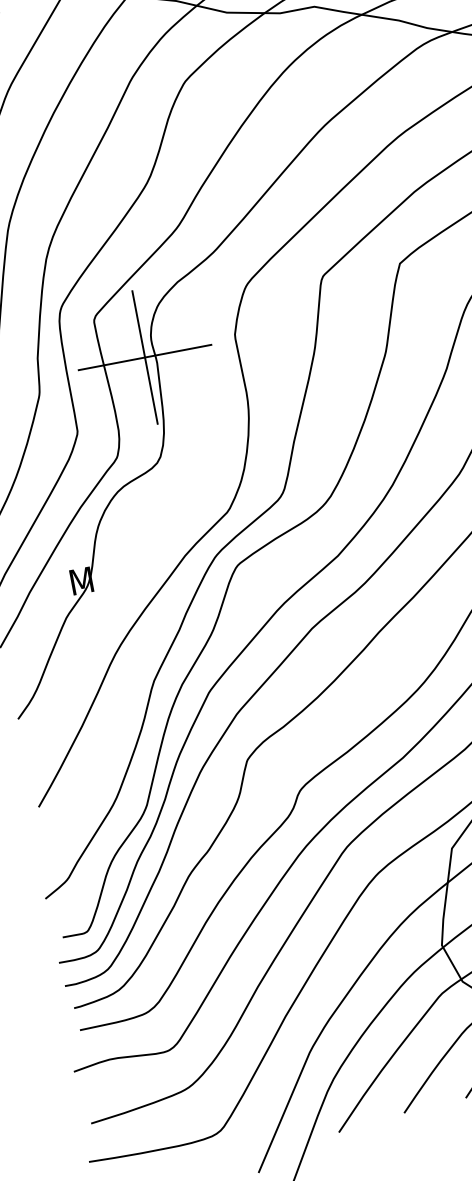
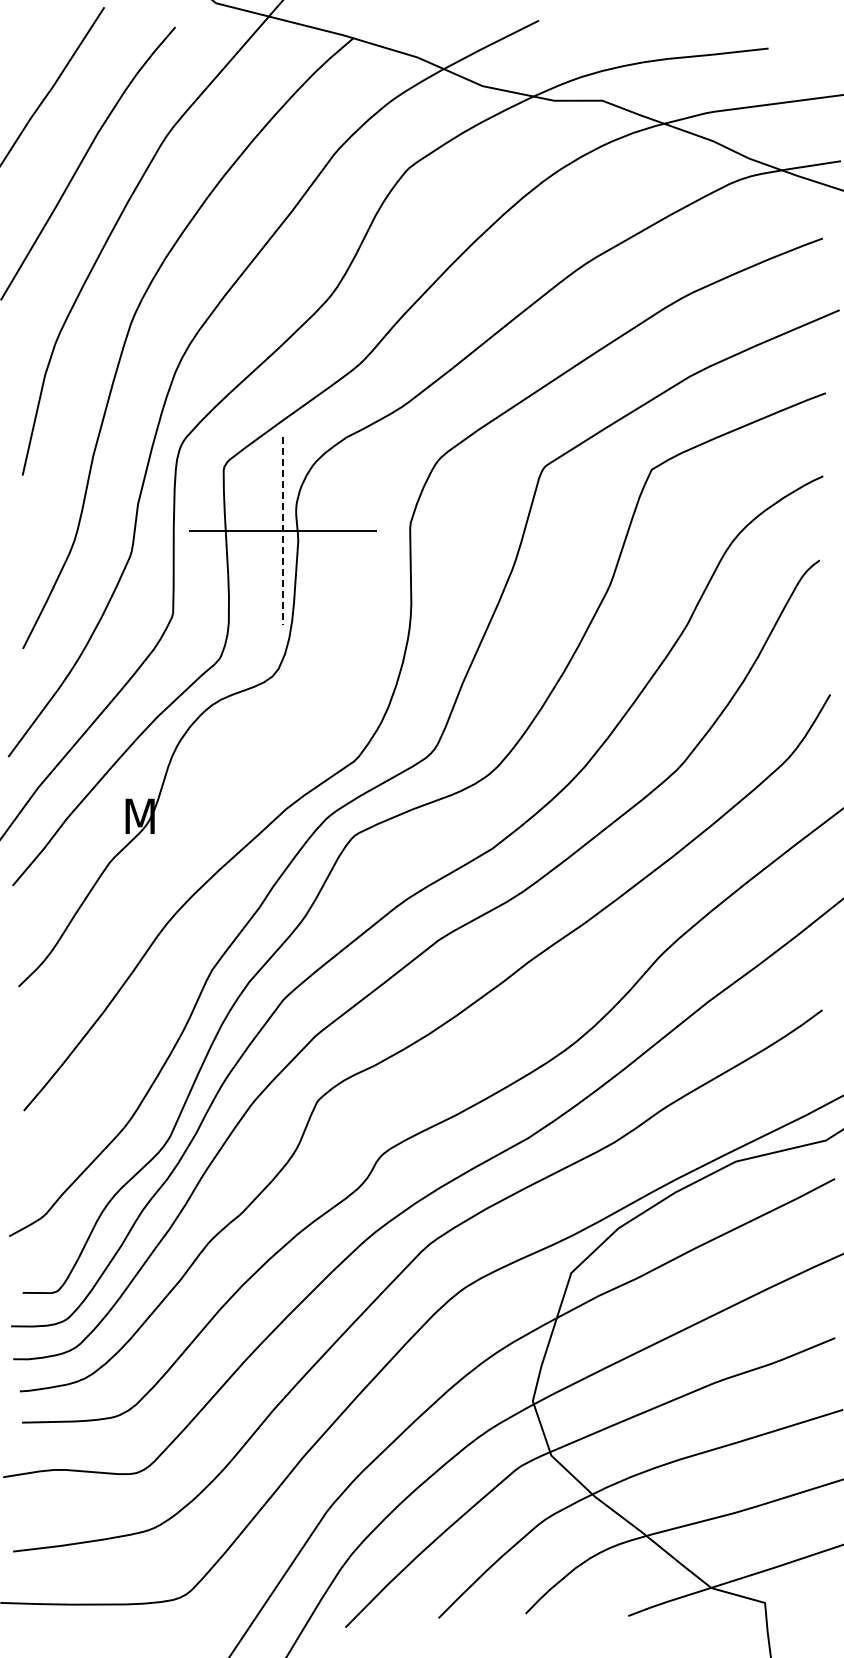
line: (145, 357) -> (283, 531), solid -> dashed

